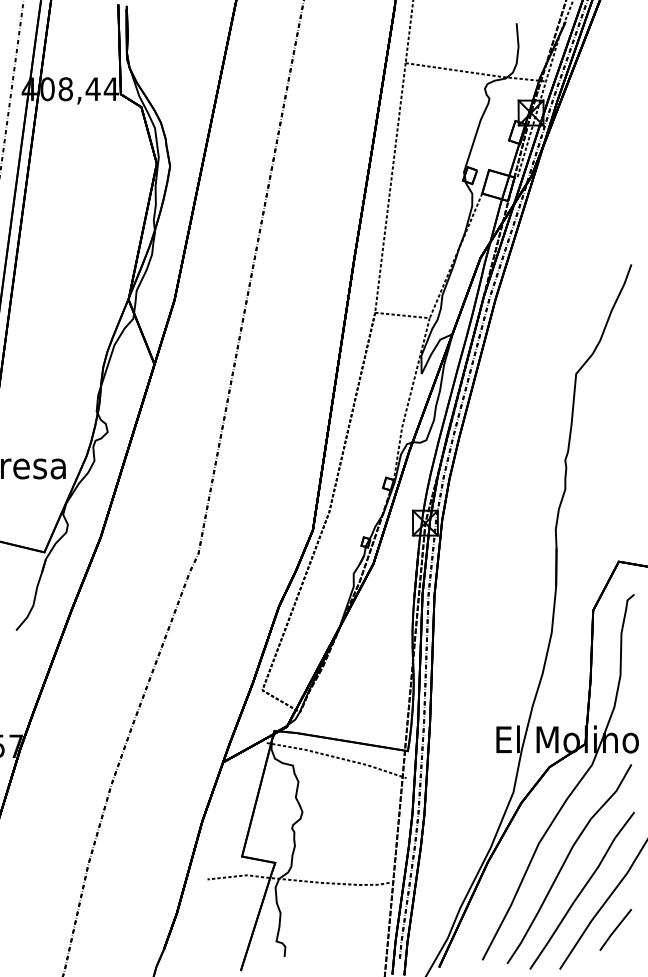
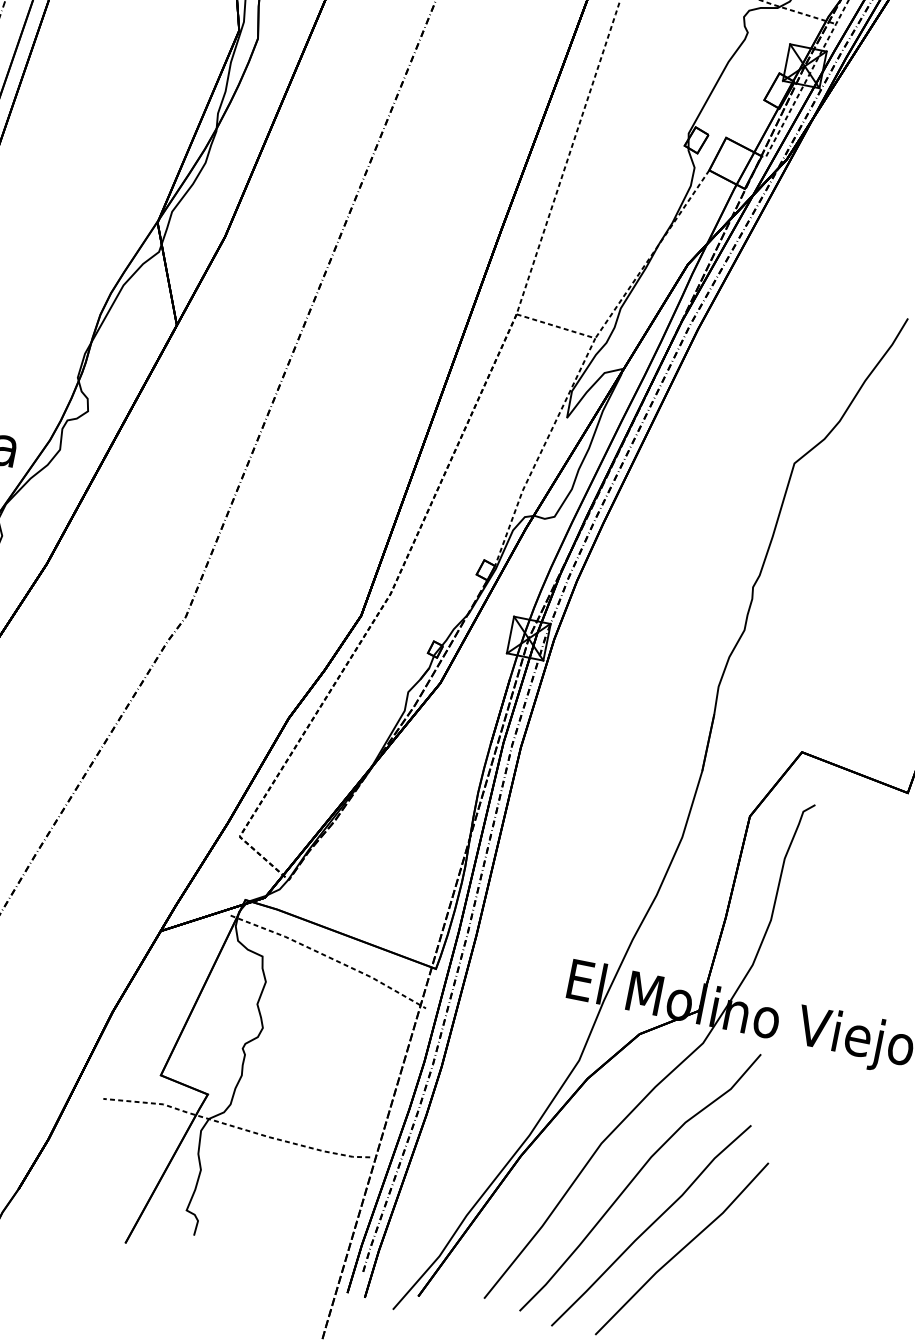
line: (615, 929) -> (688, 1292), removed

